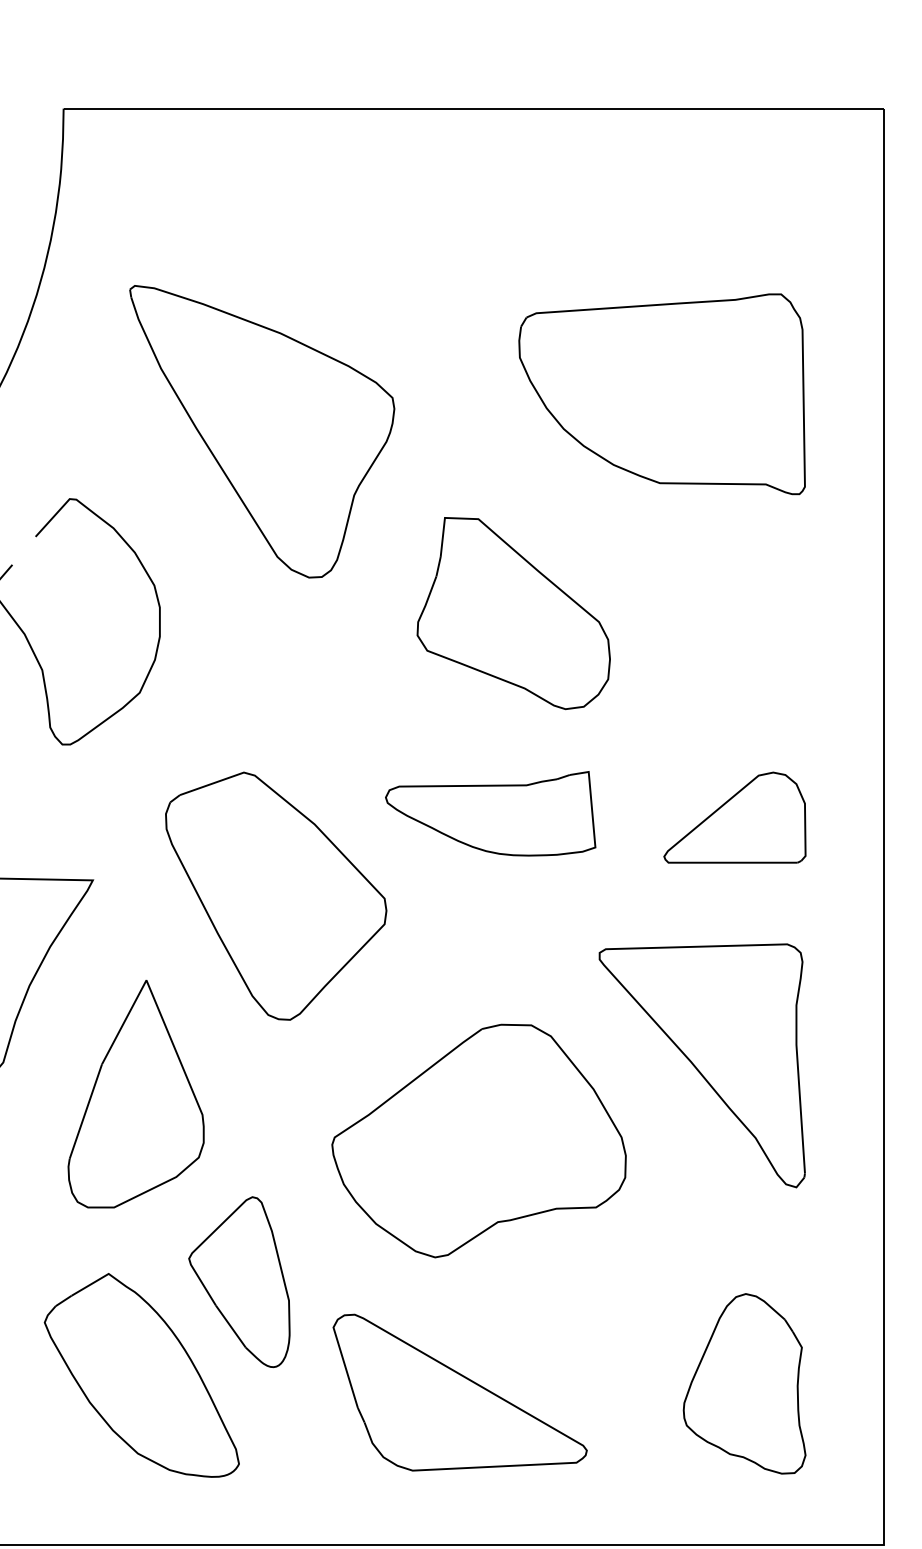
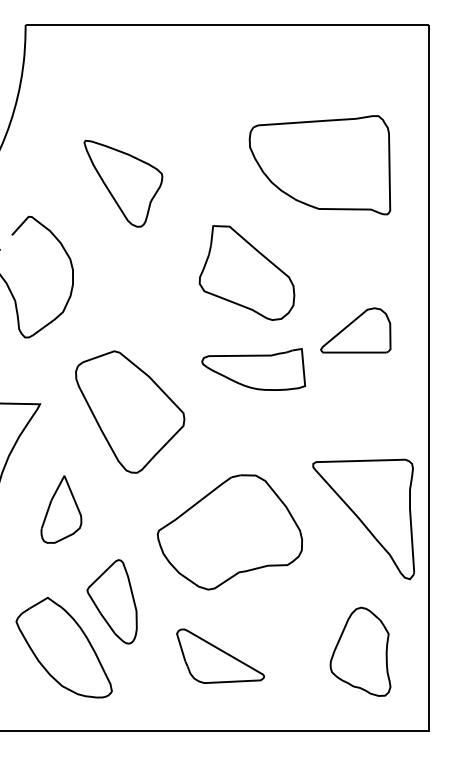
part: (262, 431) -> (123, 183), size x0.6
part: (490, 813) -> (253, 369), moved
part: (734, 817) -> (355, 330), moved
part: (701, 1065) -> (363, 519), moved
part: (136, 1094) -> (61, 509), size x0.6
part: (459, 1393) -> (220, 656), size x0.7

